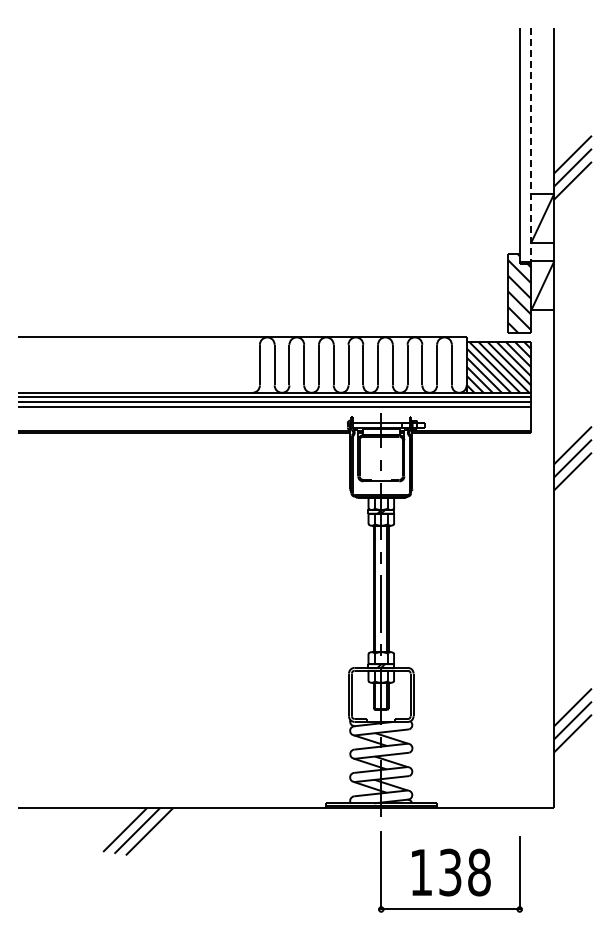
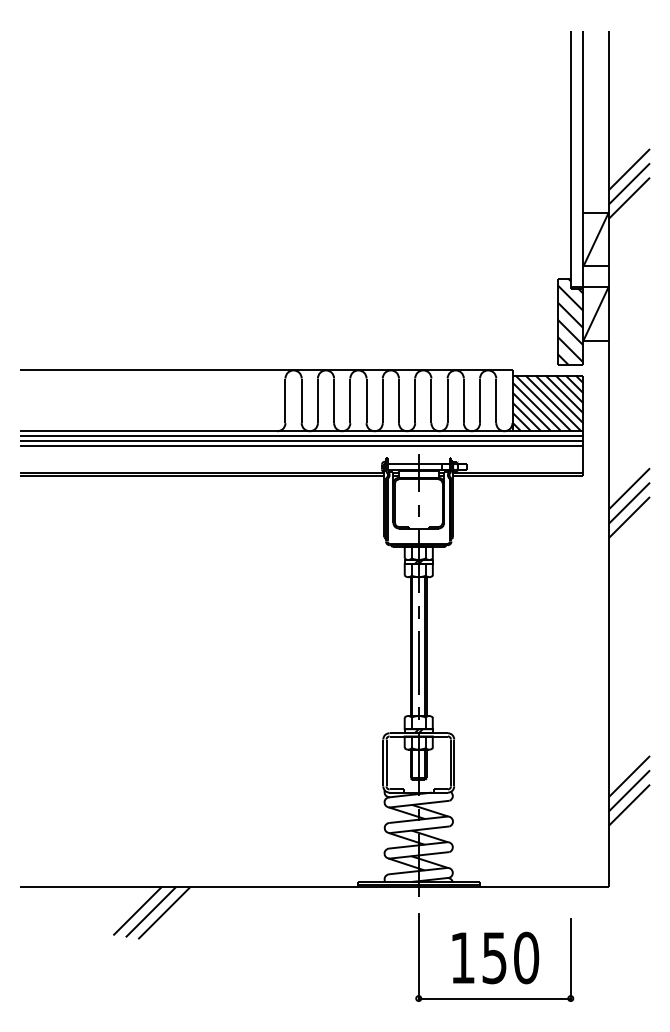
line: (531, 144) -> (583, 158), dashed -> solid
text: (464, 872) -> (510, 957), 138 -> 150

